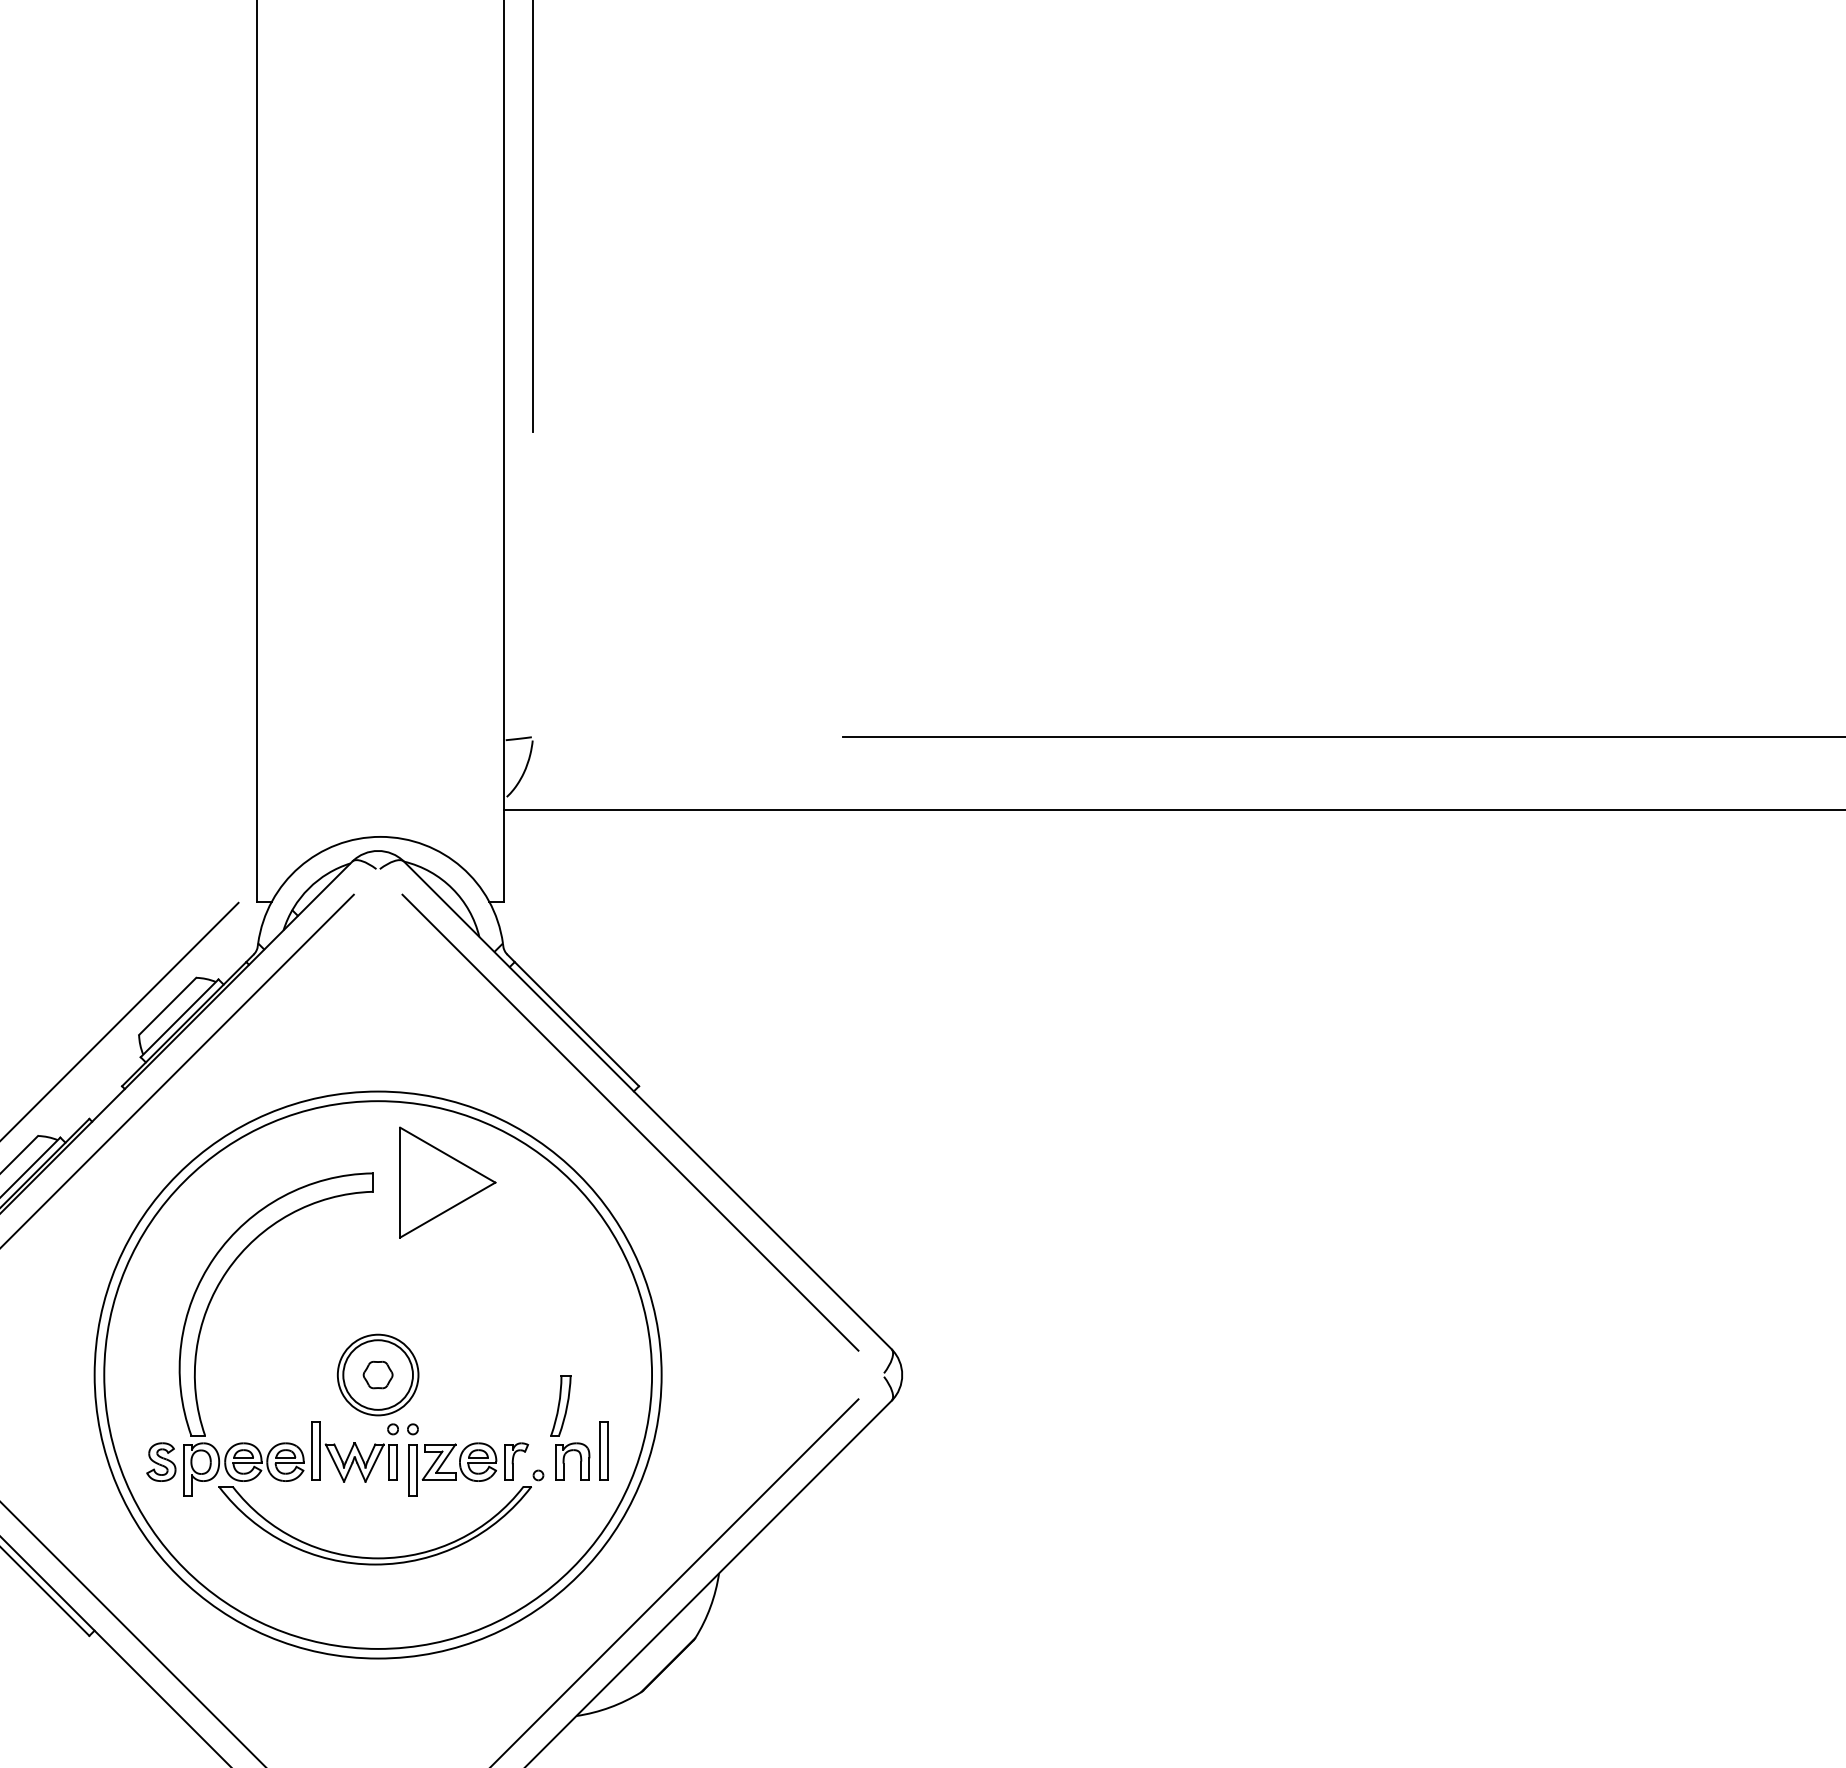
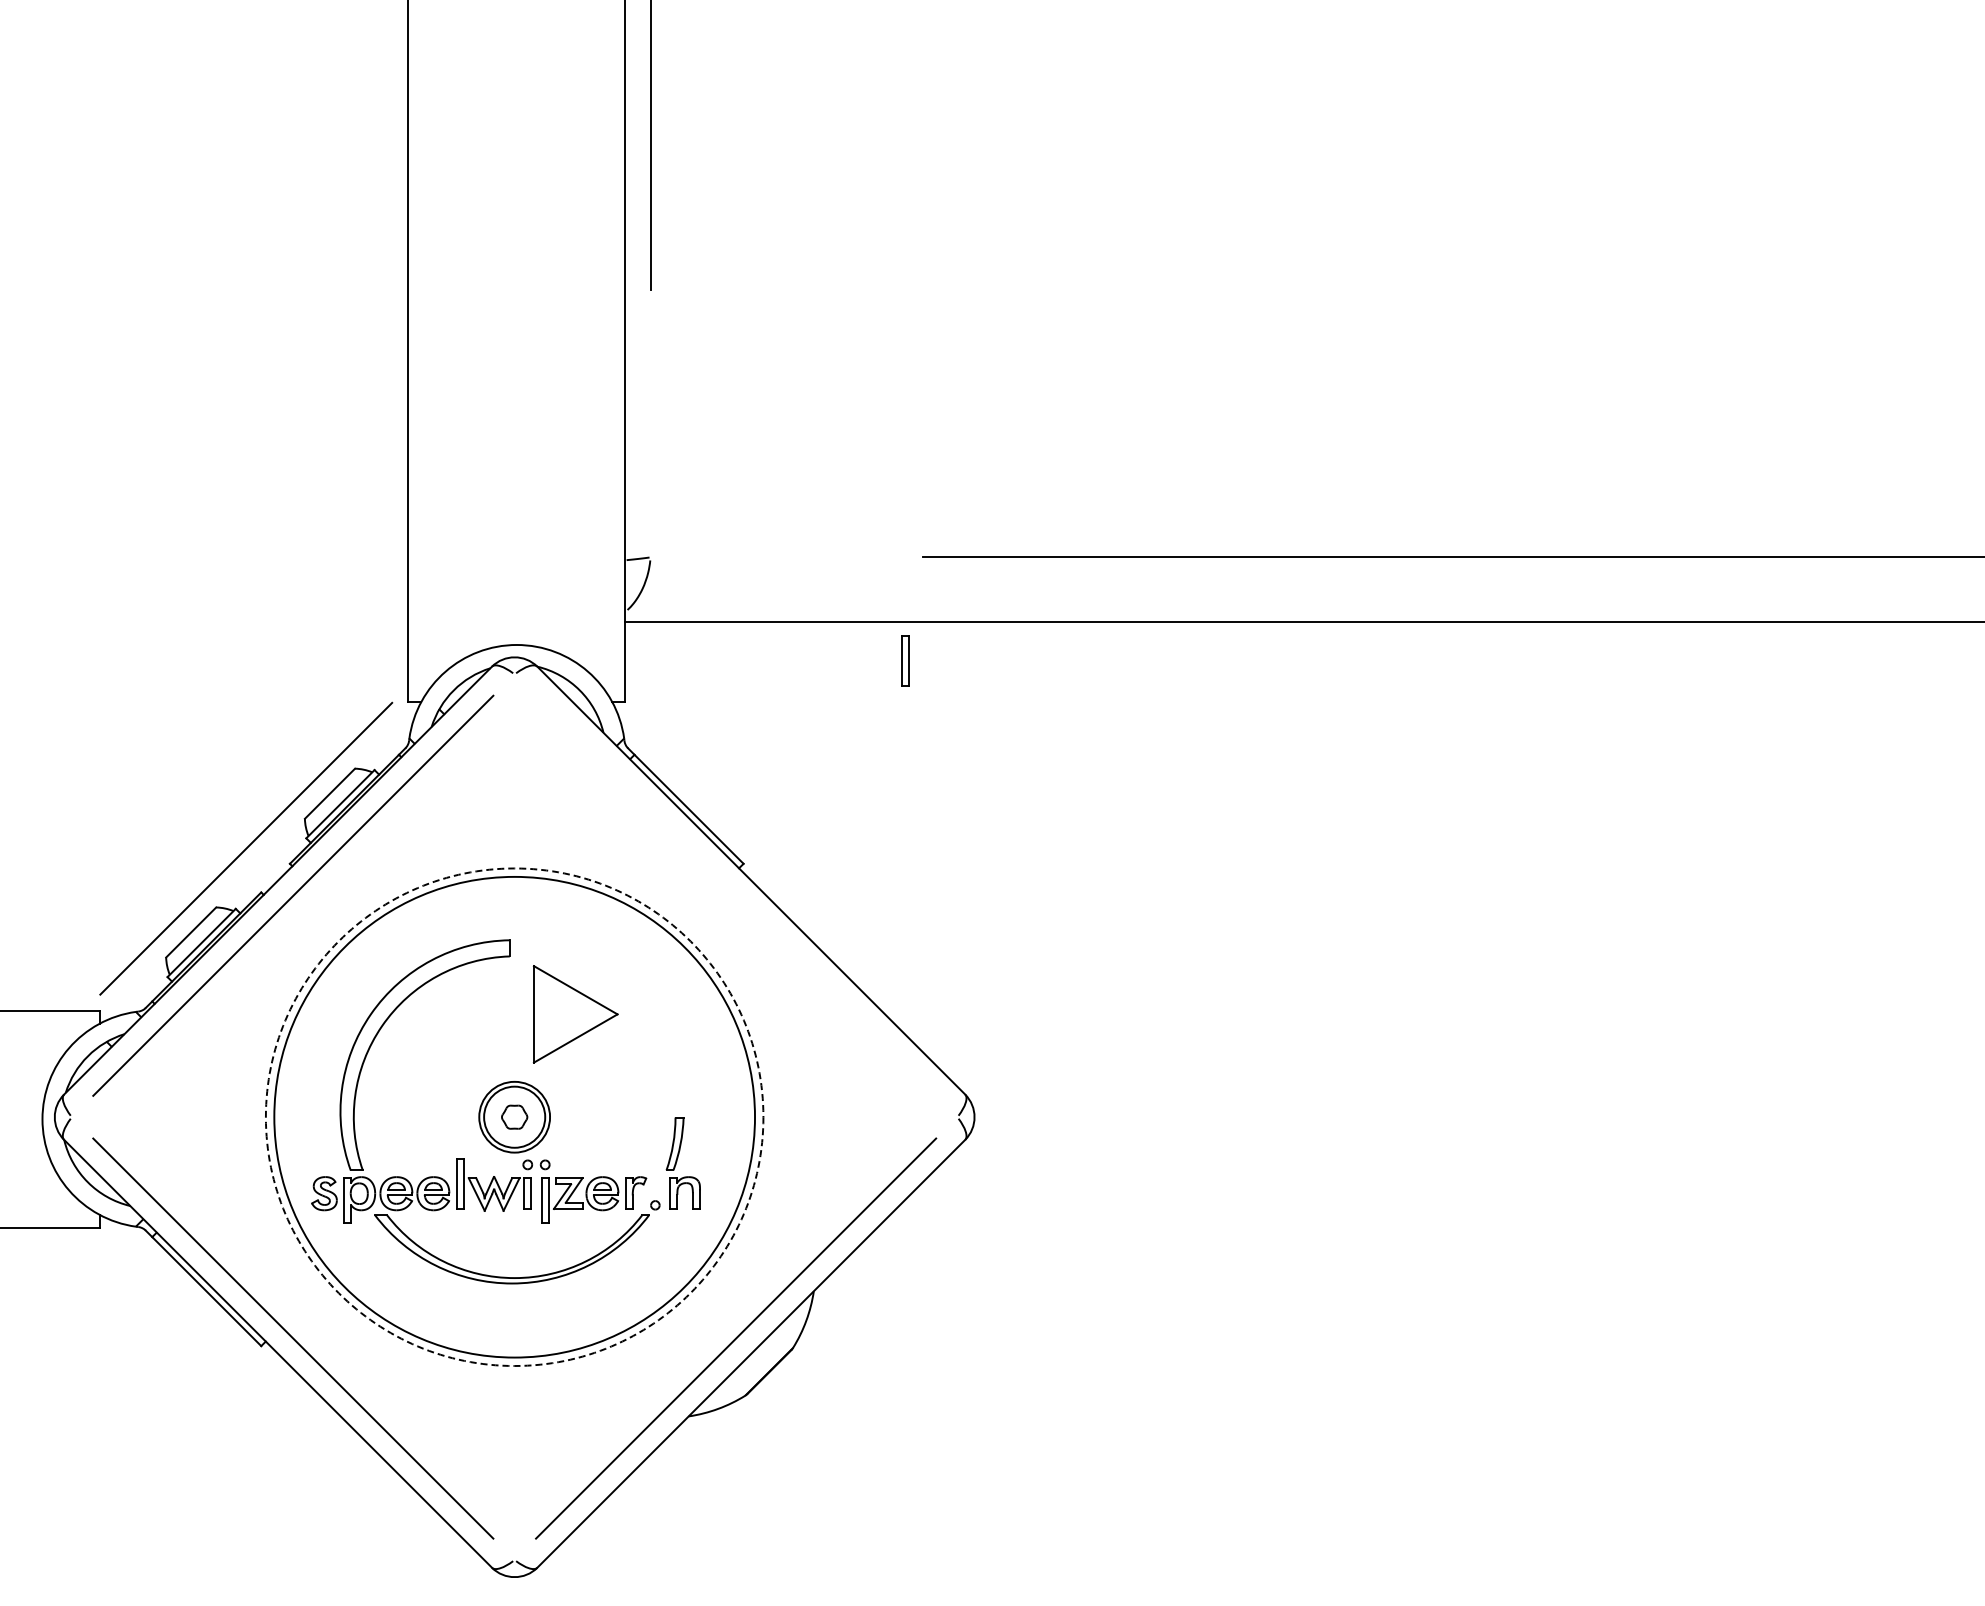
line: (630, 1122) -> (736, 895), removed
part: (447, 1182) -> (575, 1014), moved
circle: (377, 1375) -> (514, 1117), solid -> dashed
part: (604, 1450) -> (905, 660), moved

